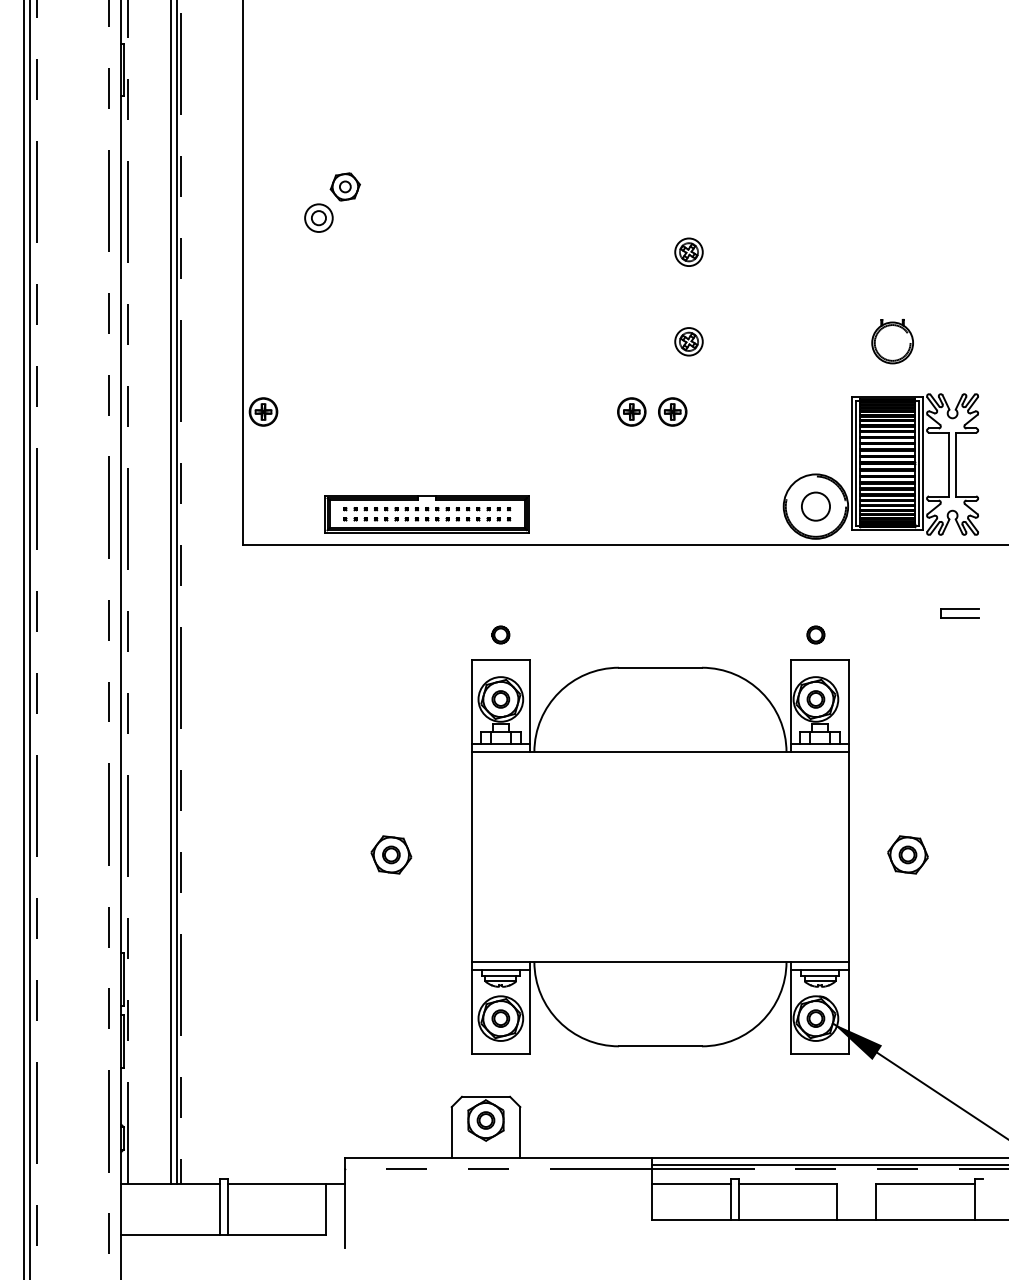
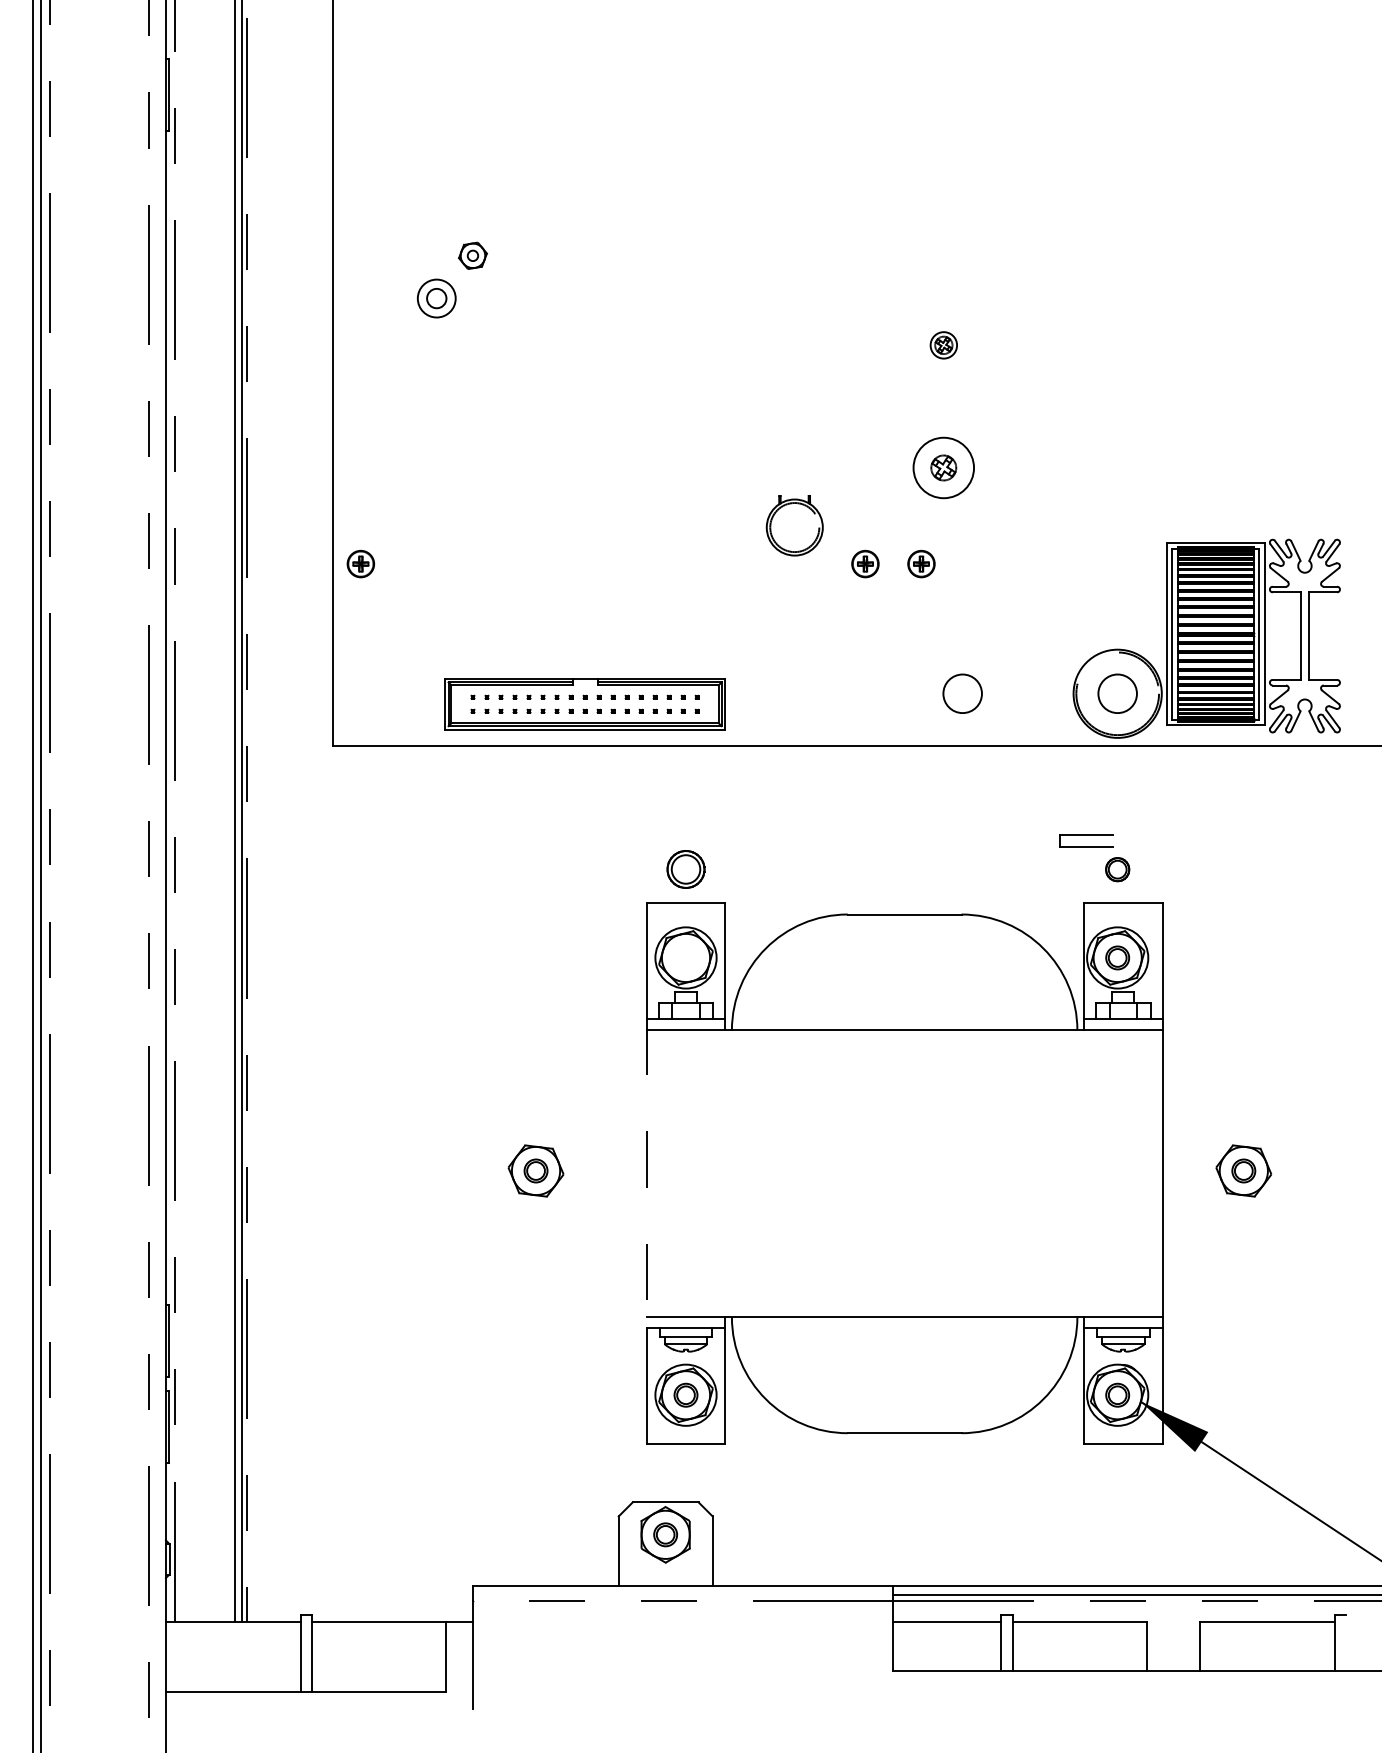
part: (345, 186) -> (472, 255), size x0.7
part: (688, 252) -> (943, 345), size x0.7
circle: (688, 341) -> (943, 467), size x1.6
part: (892, 341) -> (794, 525), moved
part: (263, 411) -> (360, 563), size x0.7
part: (631, 411) -> (865, 563), size x0.7
part: (672, 411) -> (921, 563), size x0.7
circle: (702, 506) -> (962, 693), added
part: (960, 613) -> (1086, 840), moved
part: (500, 634) -> (685, 869), size x1.6
part: (500, 699) -> (685, 957), removed
line: (472, 856) -> (646, 1173), solid -> dashed

